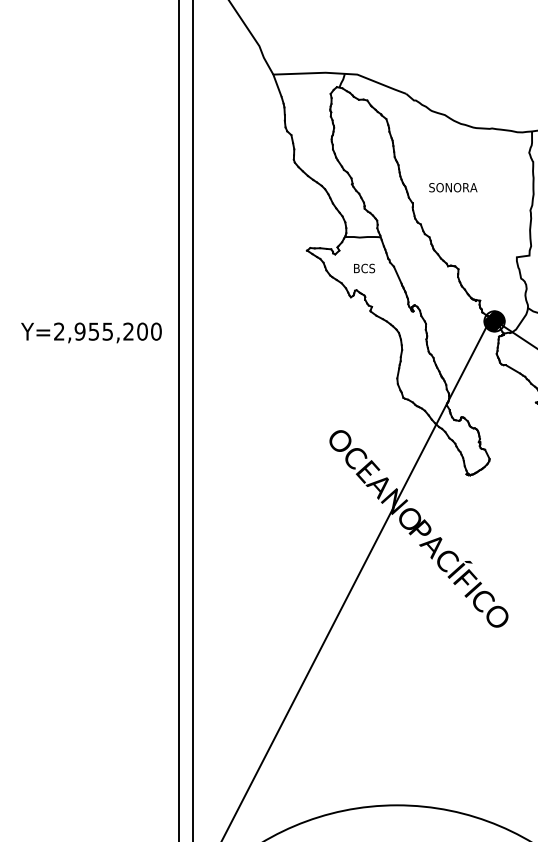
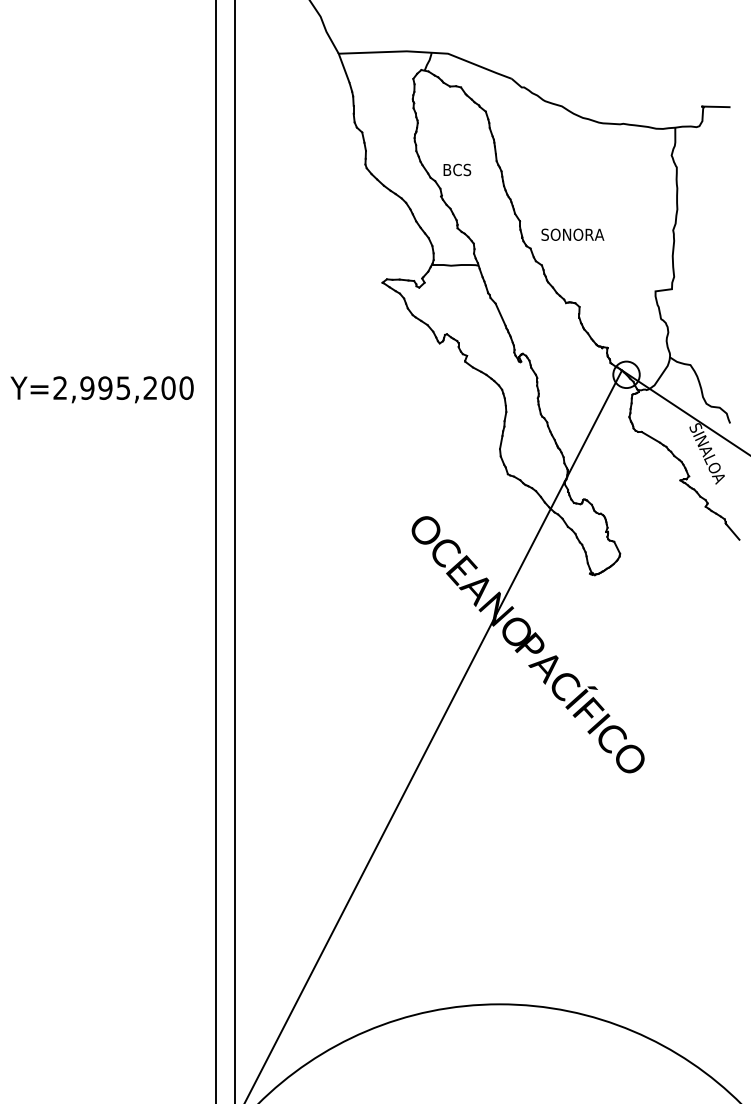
text: (453, 187) -> (572, 234), moved
text: (364, 268) -> (457, 169), moved
hatch: (494, 321) -> (626, 374), removed
text: (94, 331) -> (105, 387), Y=2,955,200 -> Y=2,995,200

